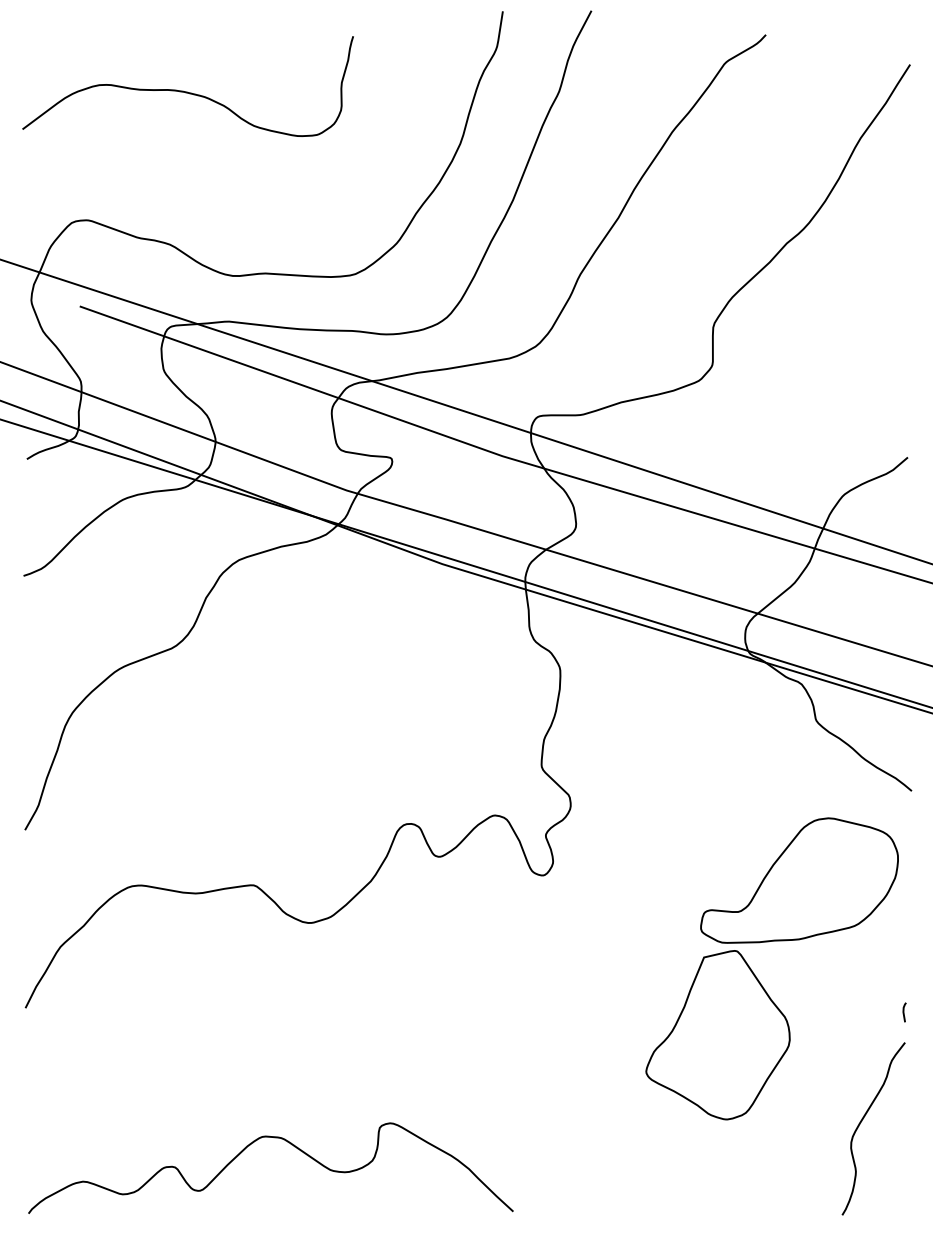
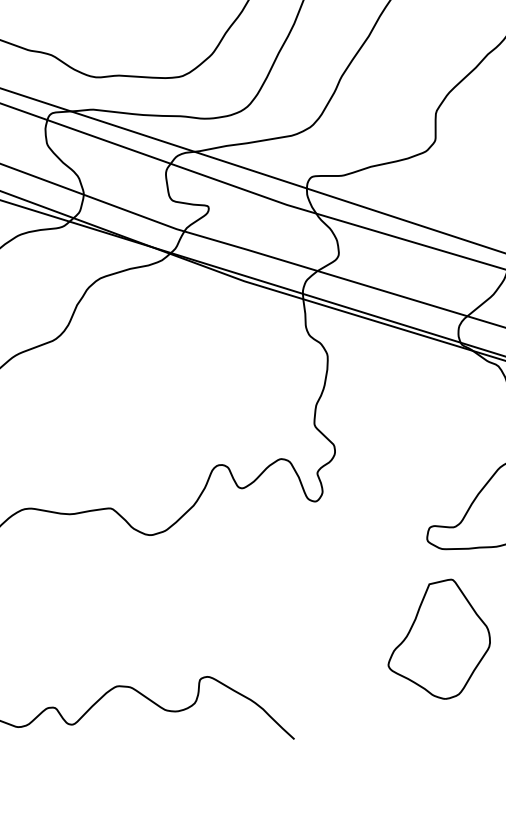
part: (717, 1035) -> (438, 639), moved

